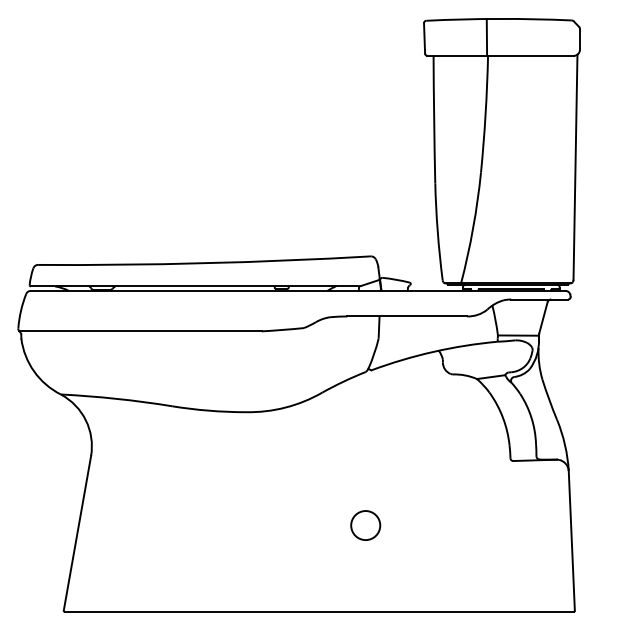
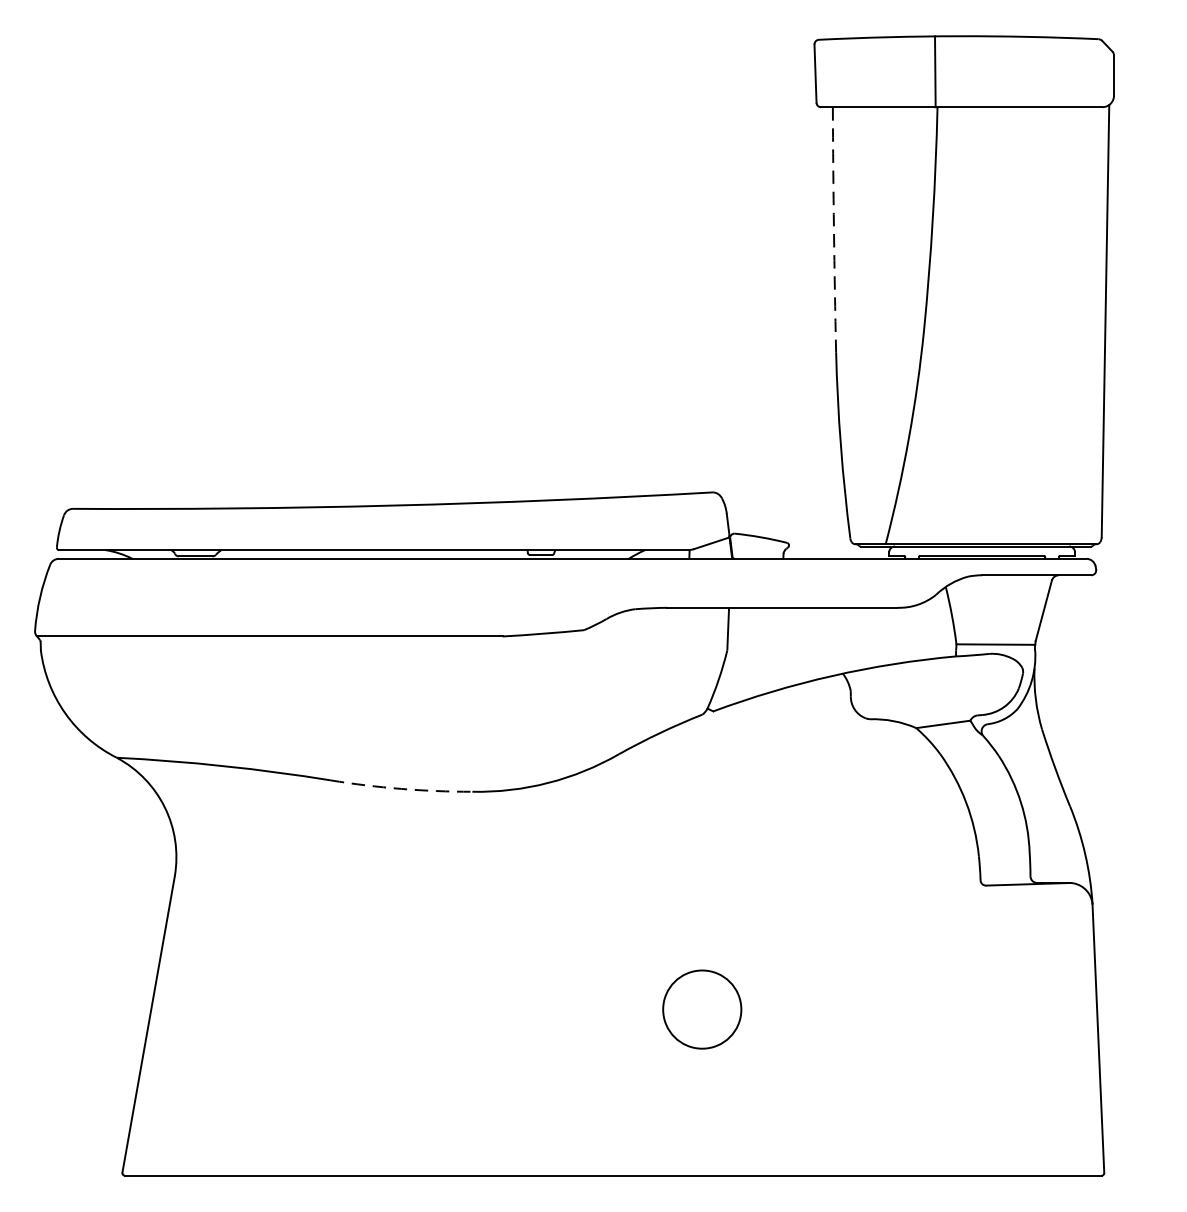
arc: (434, 119) -> (834, 229), solid -> dashed
arc: (208, 410) -> (400, 788), solid -> dashed
circle: (365, 525) -> (702, 1009), size x1.4

